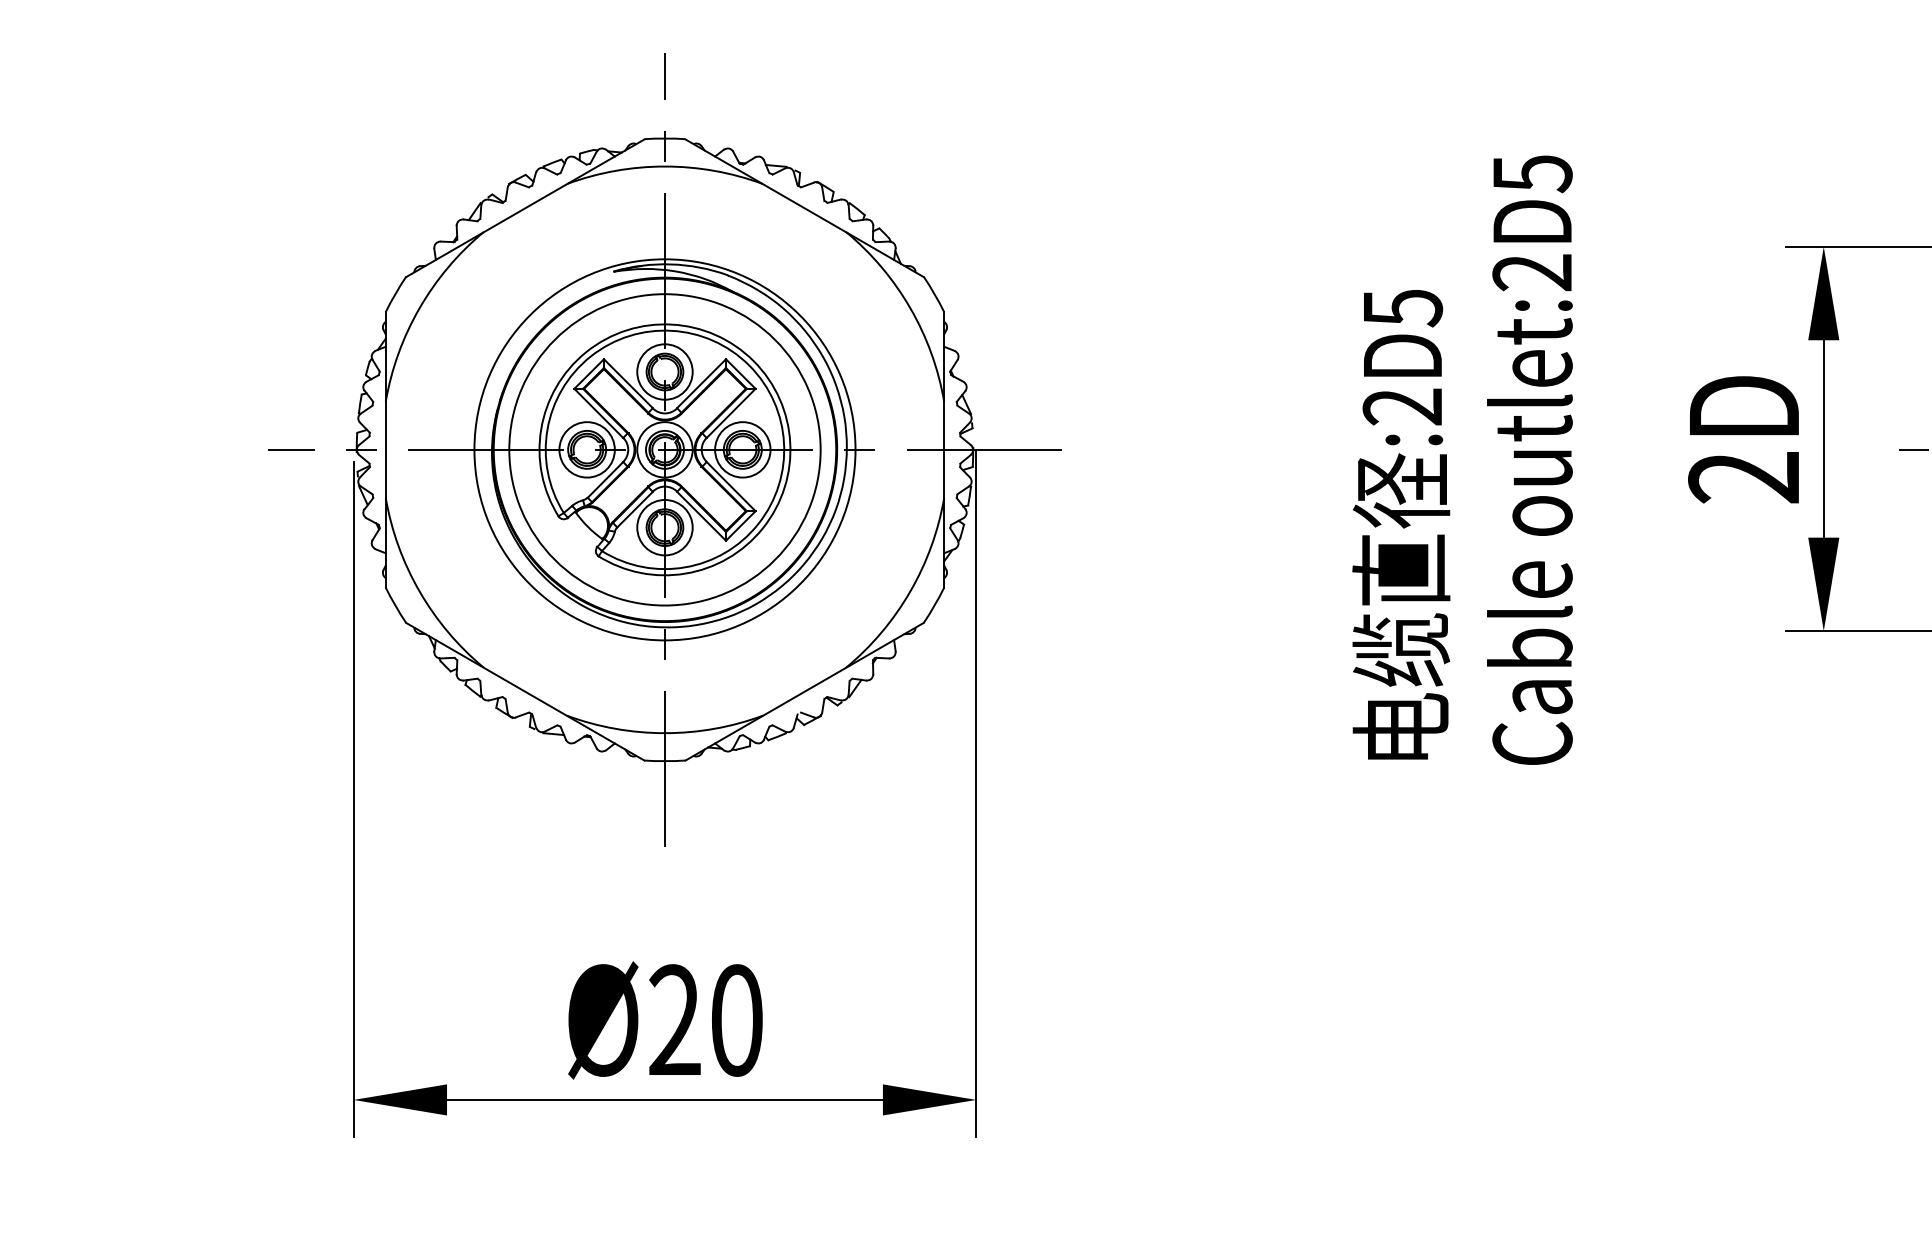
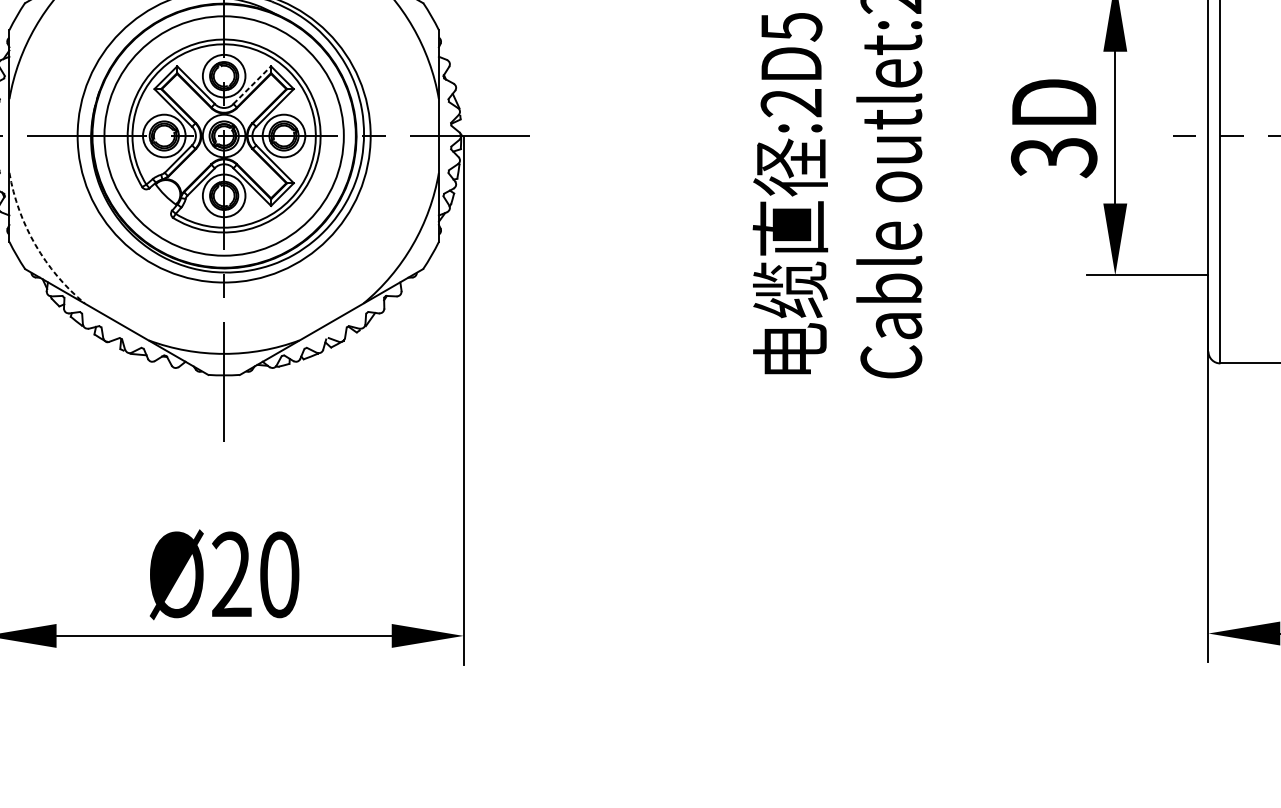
line: (701, 383) -> (252, 84), solid -> dashed
text: (1744, 478) -> (1054, 158), 2D -> 3D
arc: (419, 591) -> (35, 244), solid -> dashed

